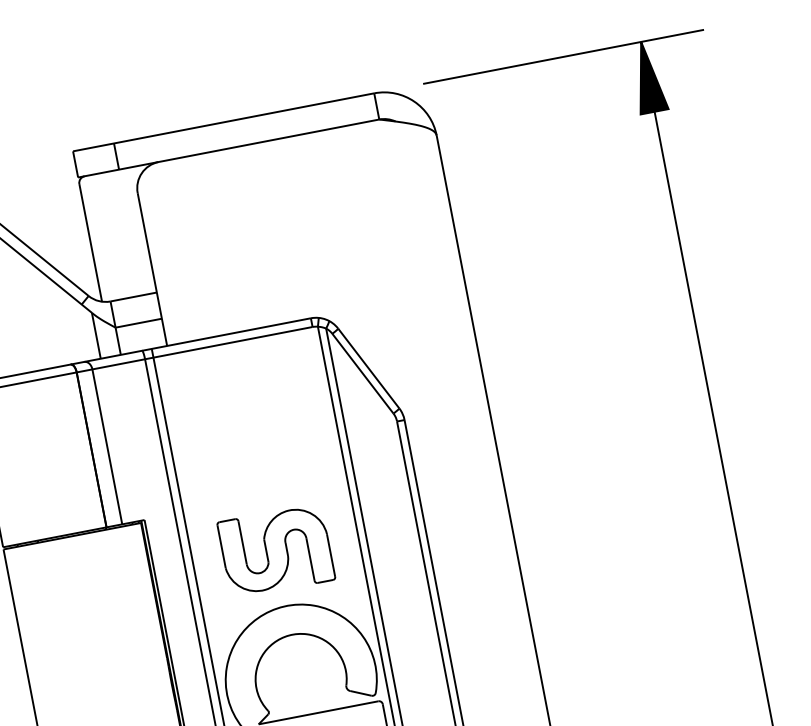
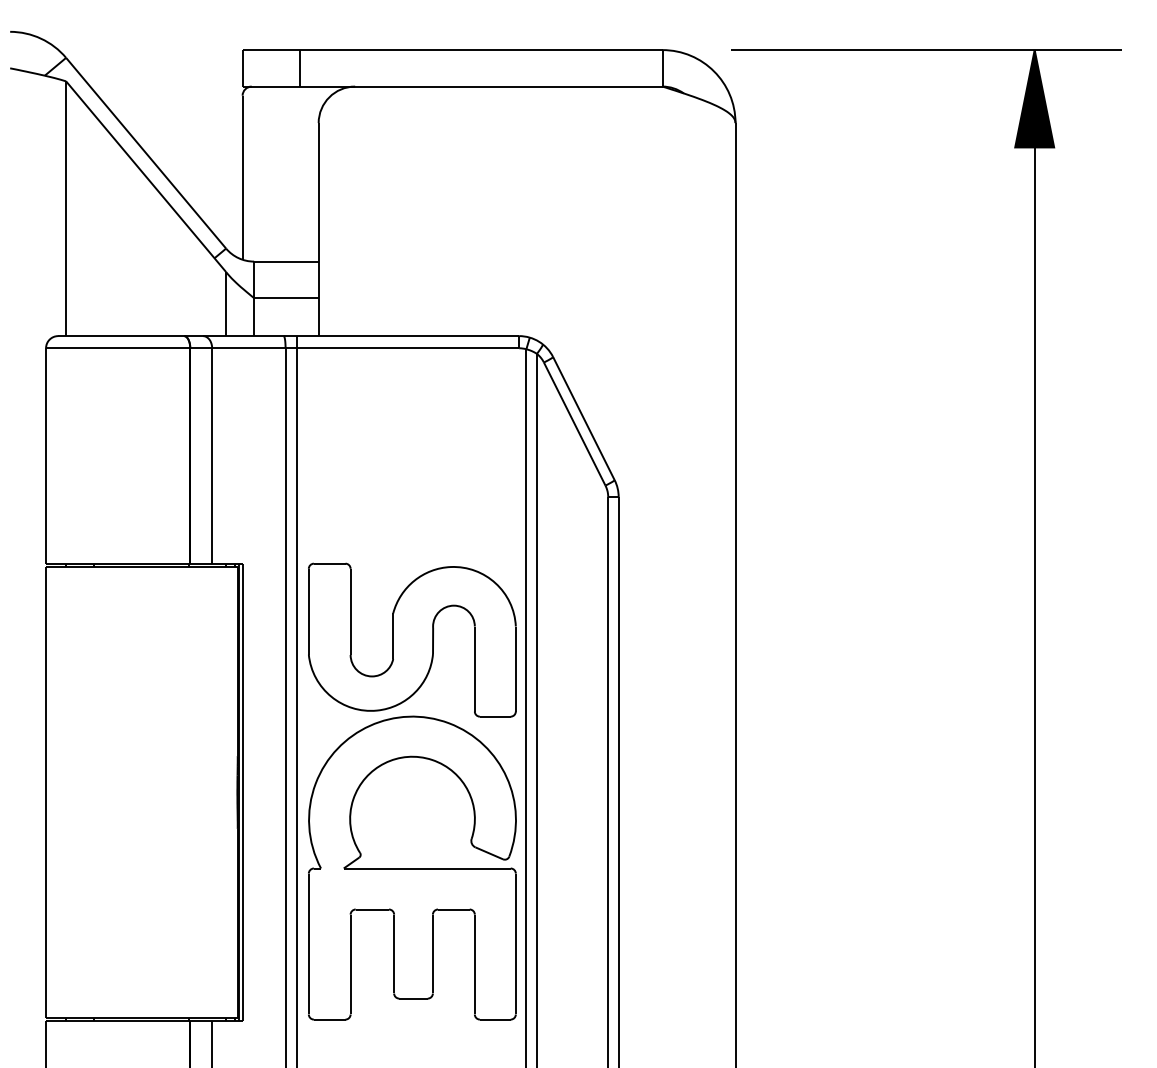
part: (276, 550) -> (412, 639), size x1.43

